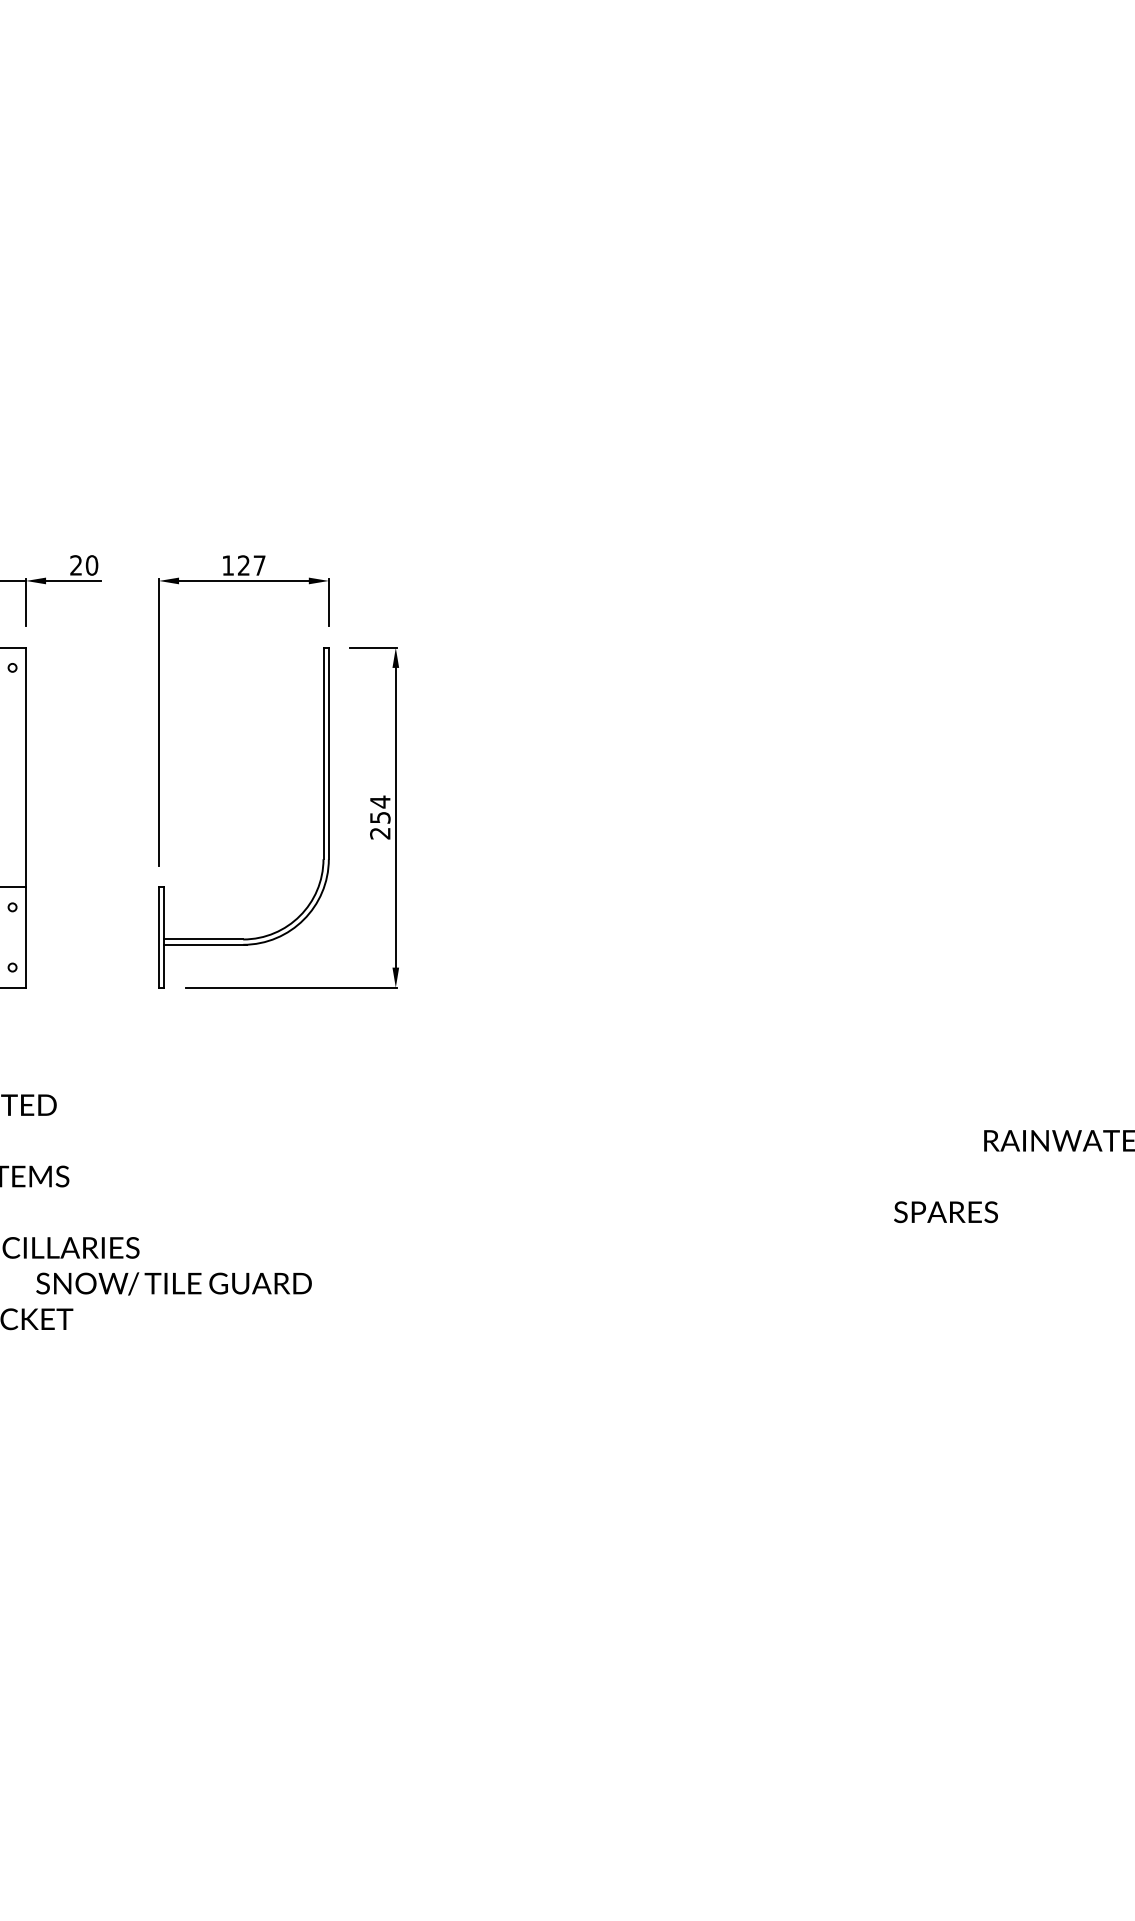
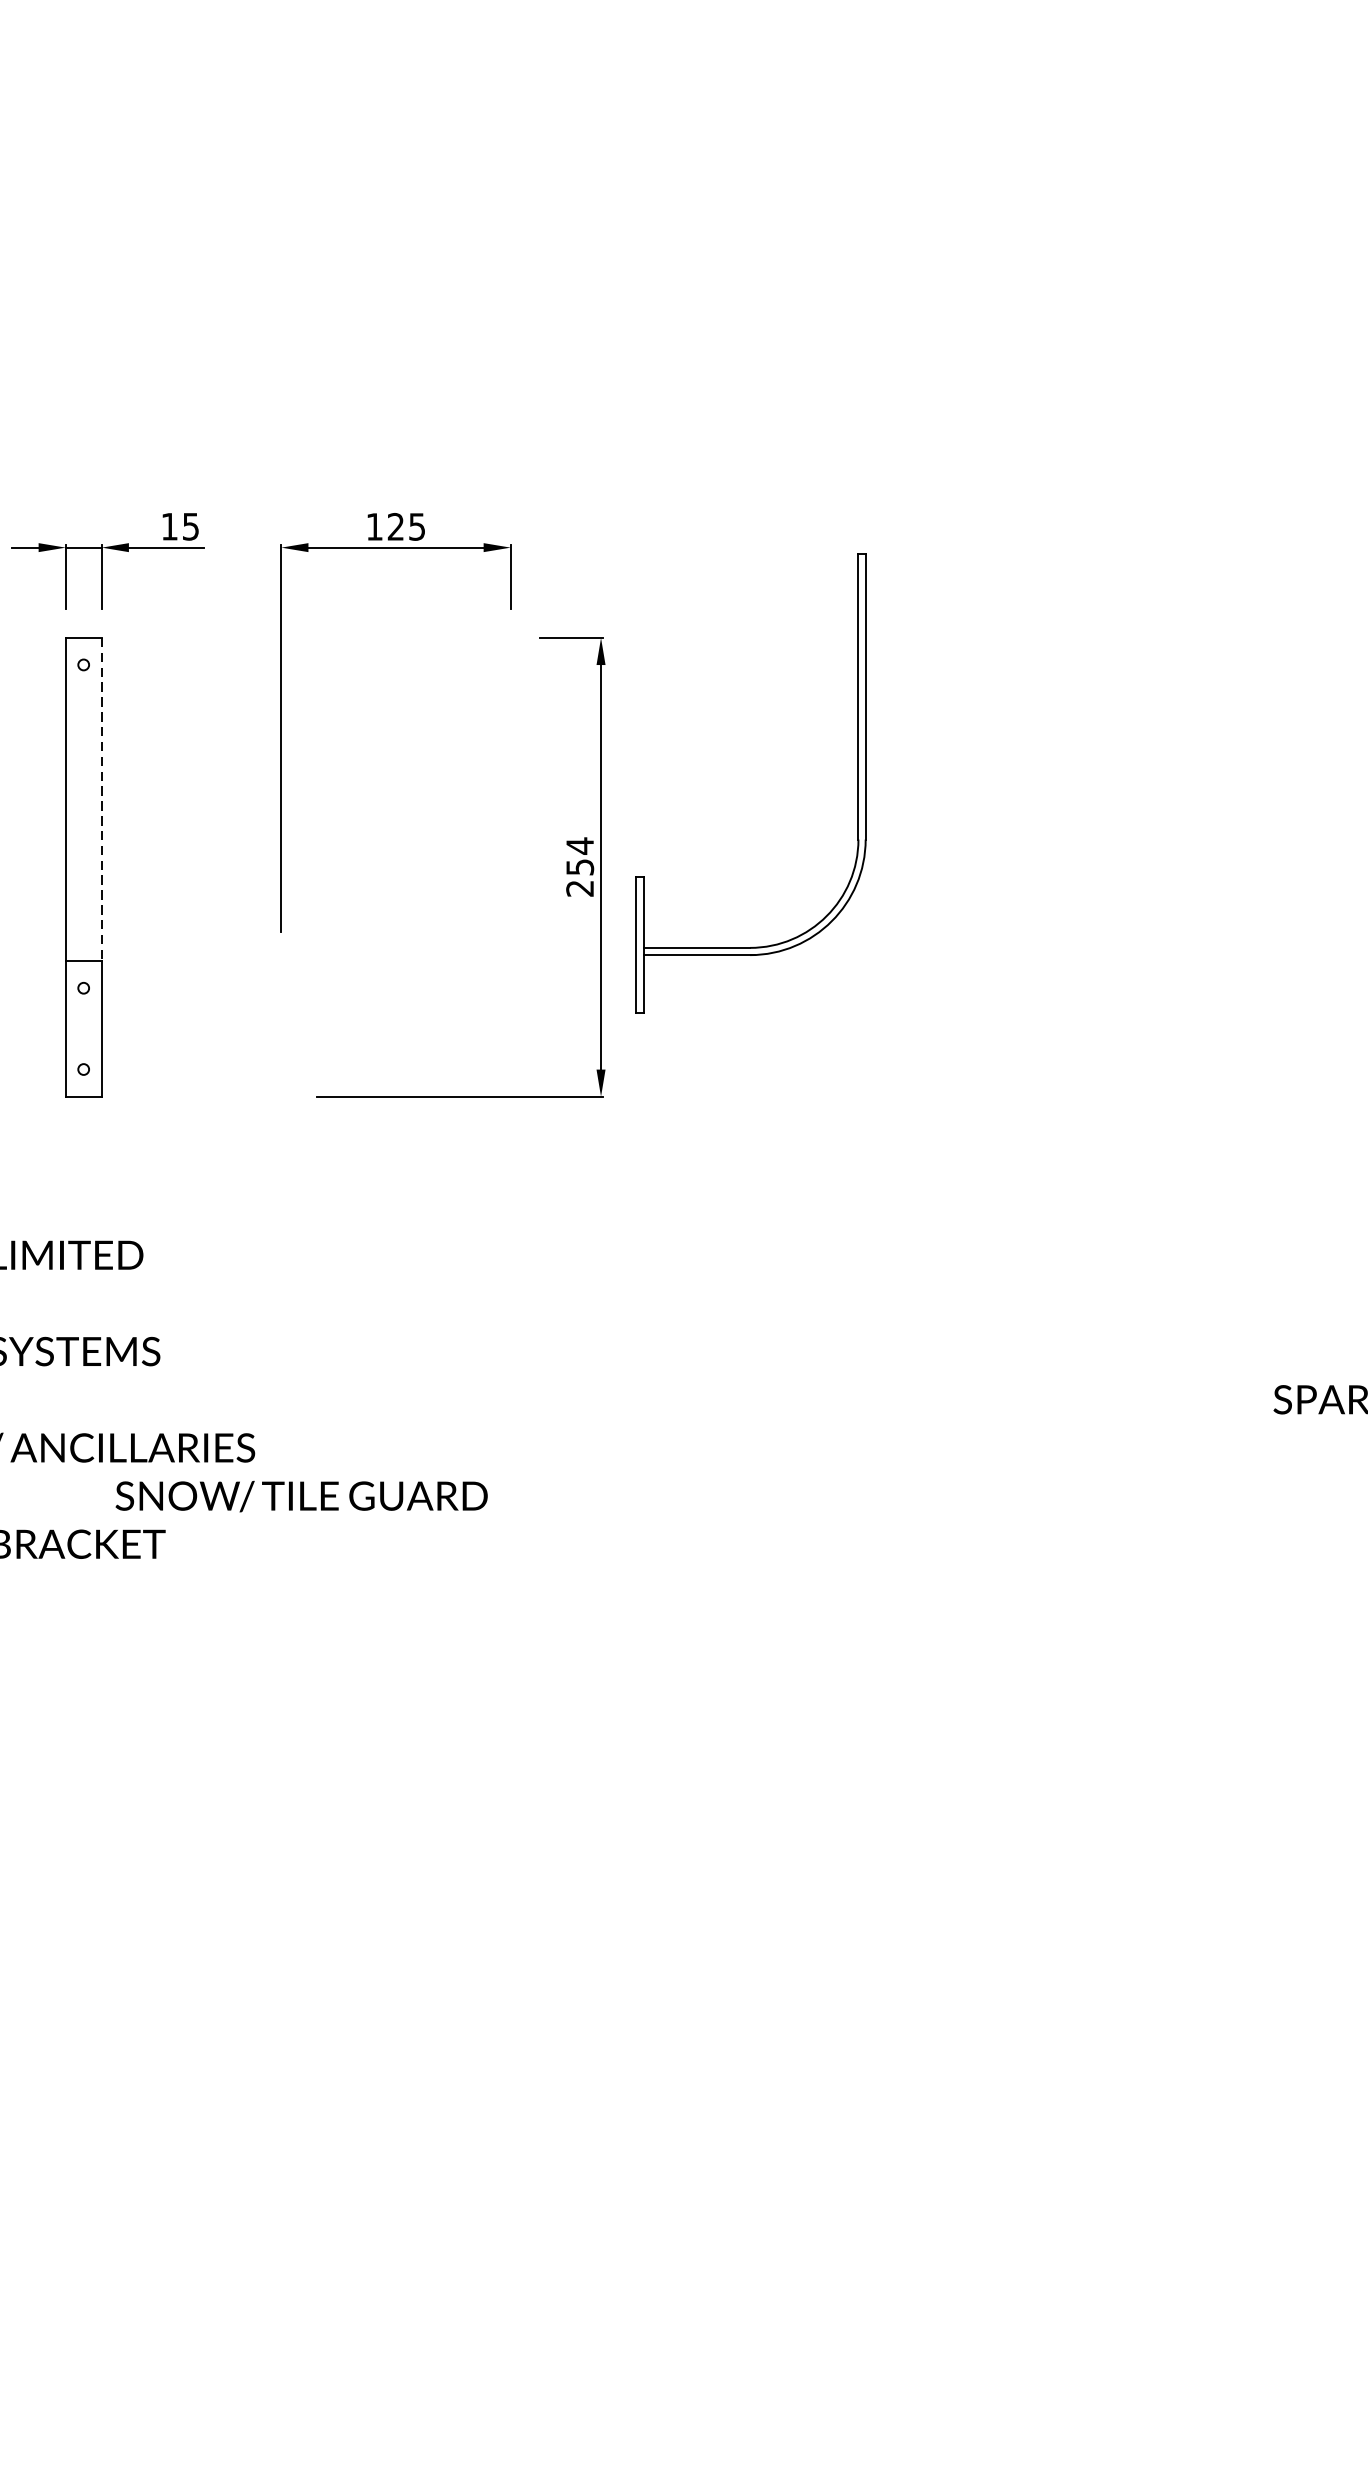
text: (84, 565) -> (180, 526), 20 -> 15
text: (259, 565) -> (417, 526), 127 -> 125
line: (25, 767) -> (101, 799), solid -> dashed
part: (323, 817) -> (858, 783), moved

